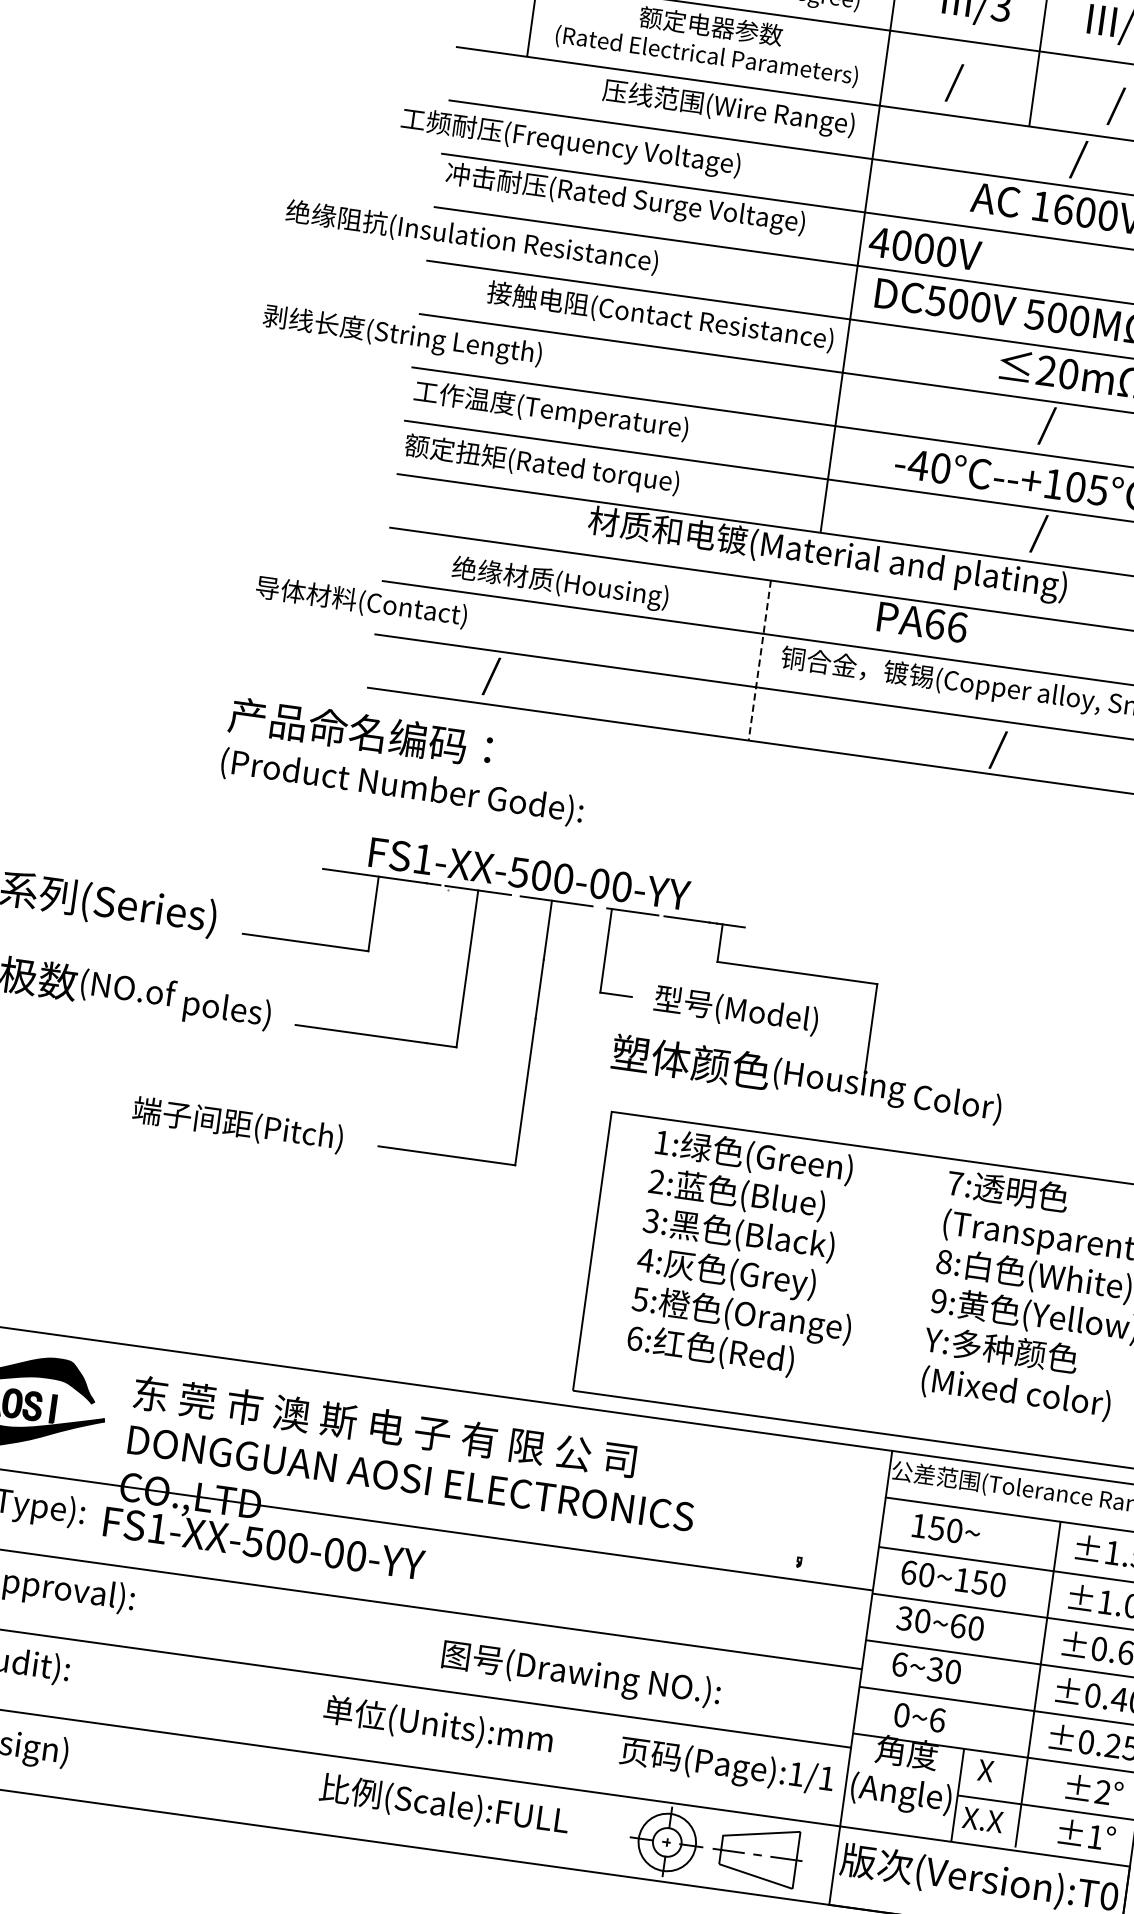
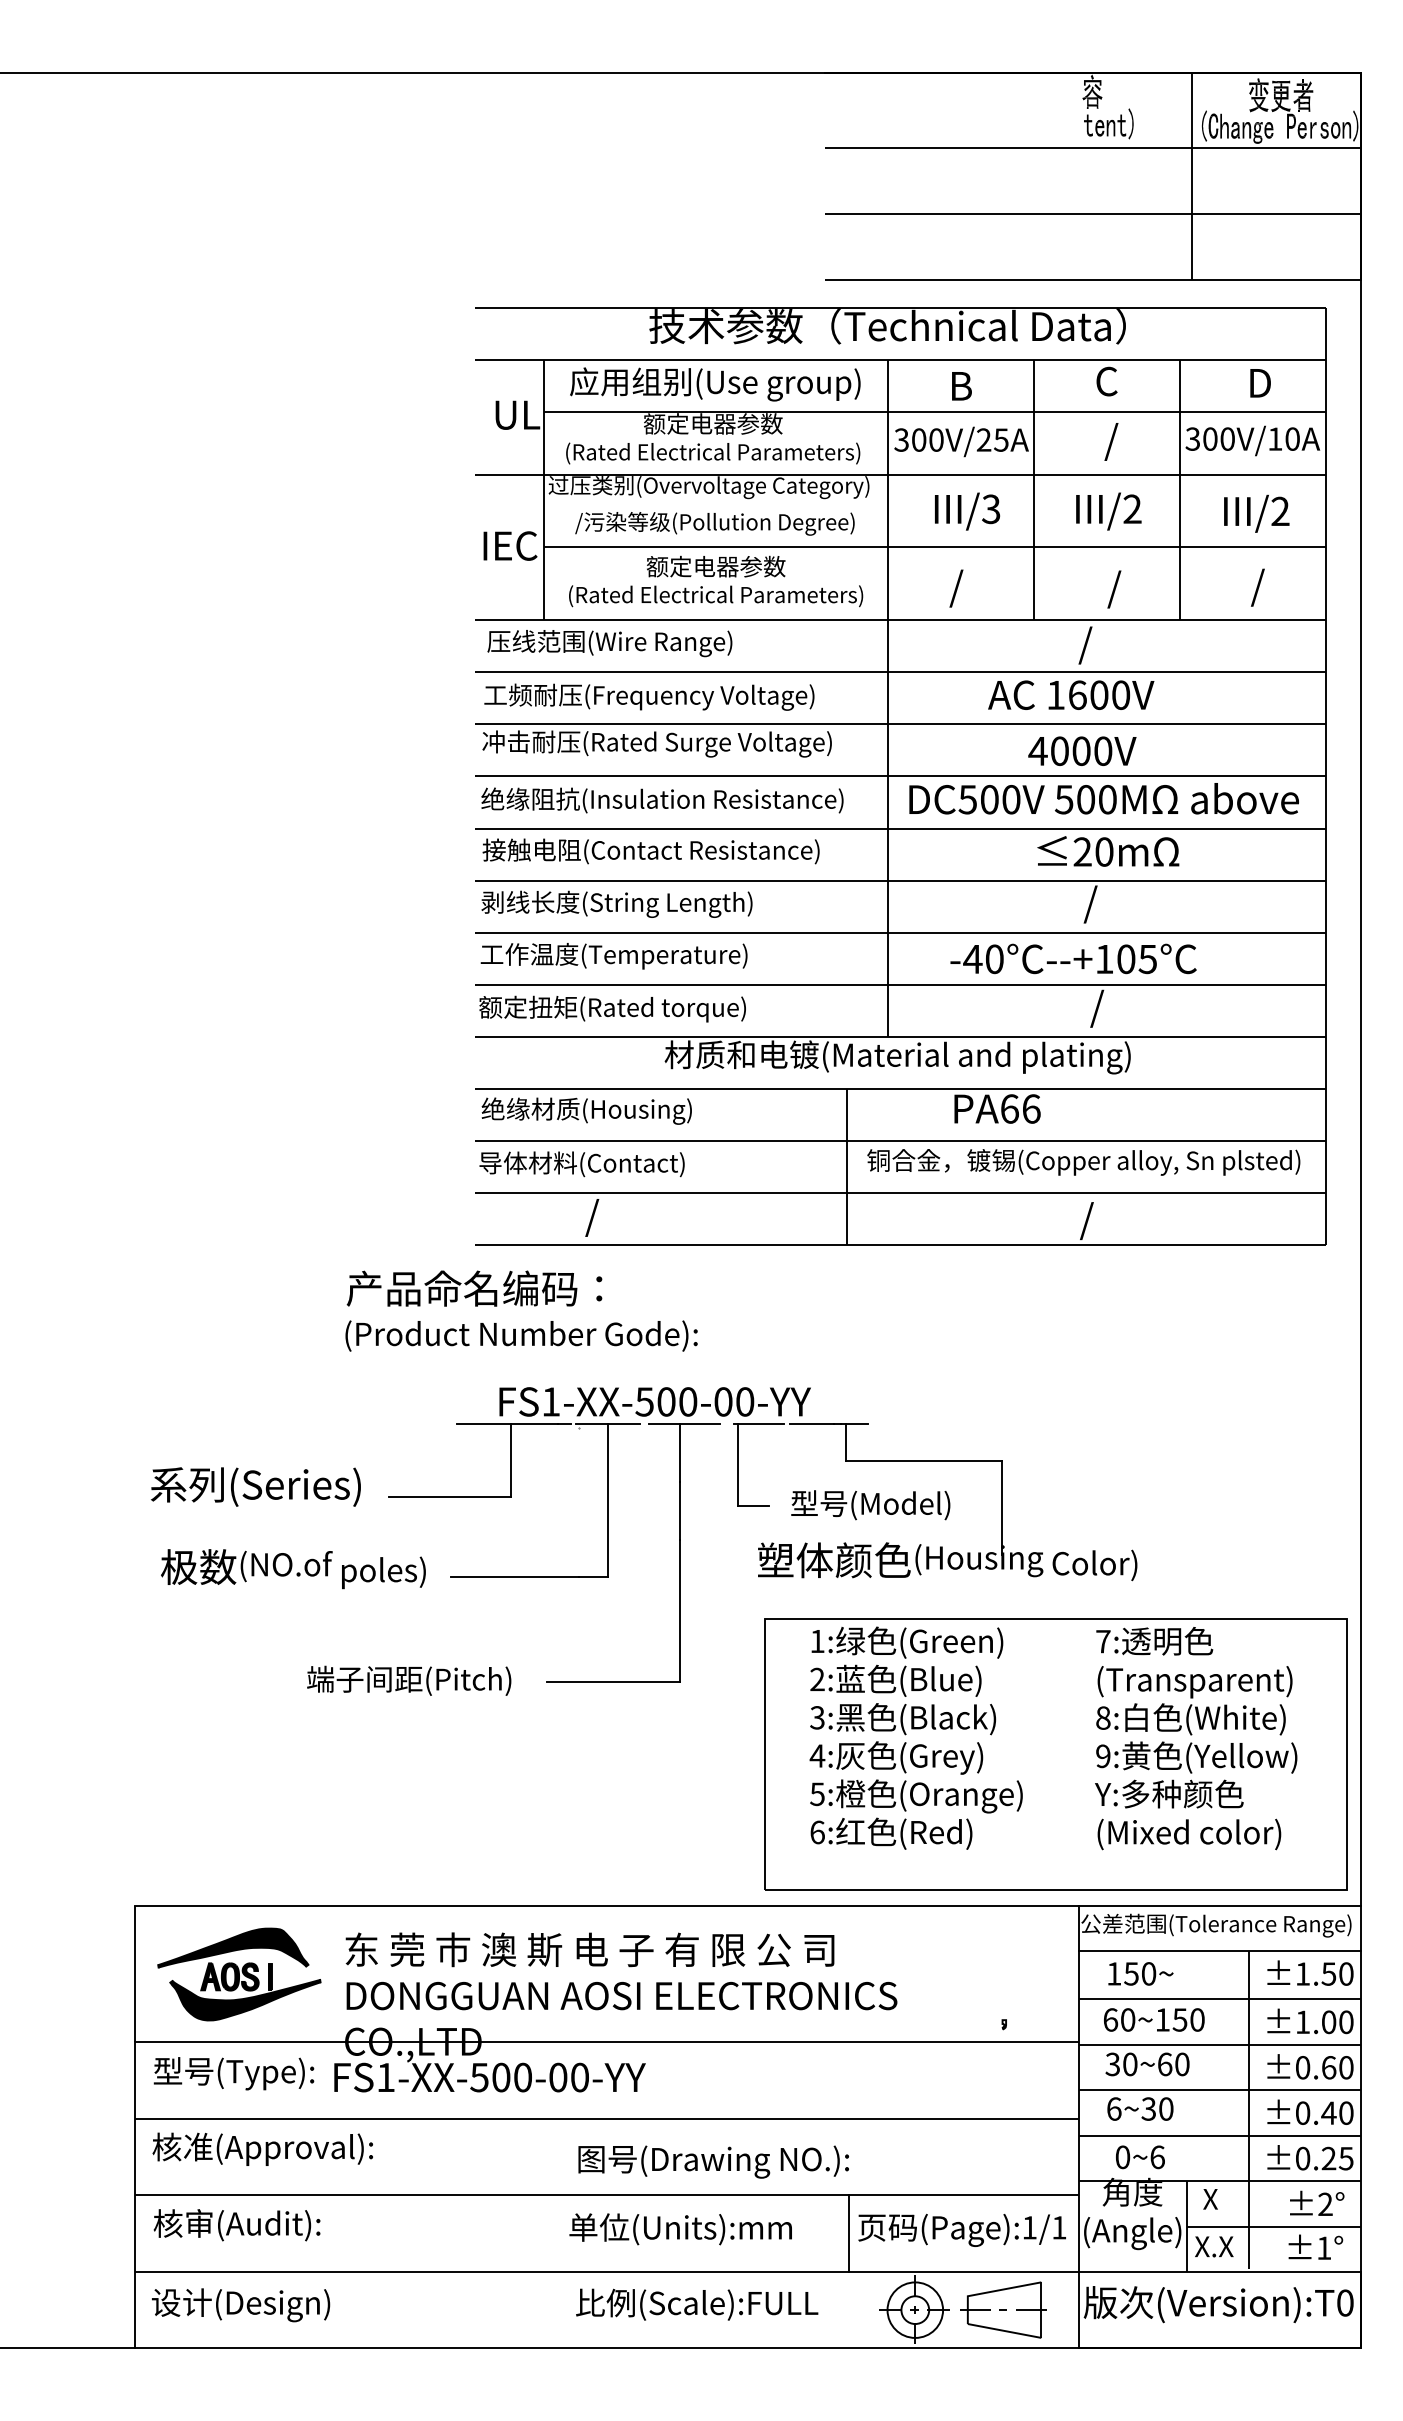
text: (728, 108) -> (609, 643), moved
text: (571, 142) -> (649, 696), moved
text: (472, 237) -> (662, 800), moved
text: (925, 248) -> (1082, 750), moved
text: (659, 316) -> (650, 851), moved
text: (402, 335) -> (616, 903), moved
text: (560, 583) -> (586, 1110), moved
text: (360, 602) -> (581, 1164), moved
line: (759, 660) -> (846, 1167), dashed -> solid
text: (580, 1675) -> (713, 2161), moved
line: (610, 1754) -> (849, 2233), added

